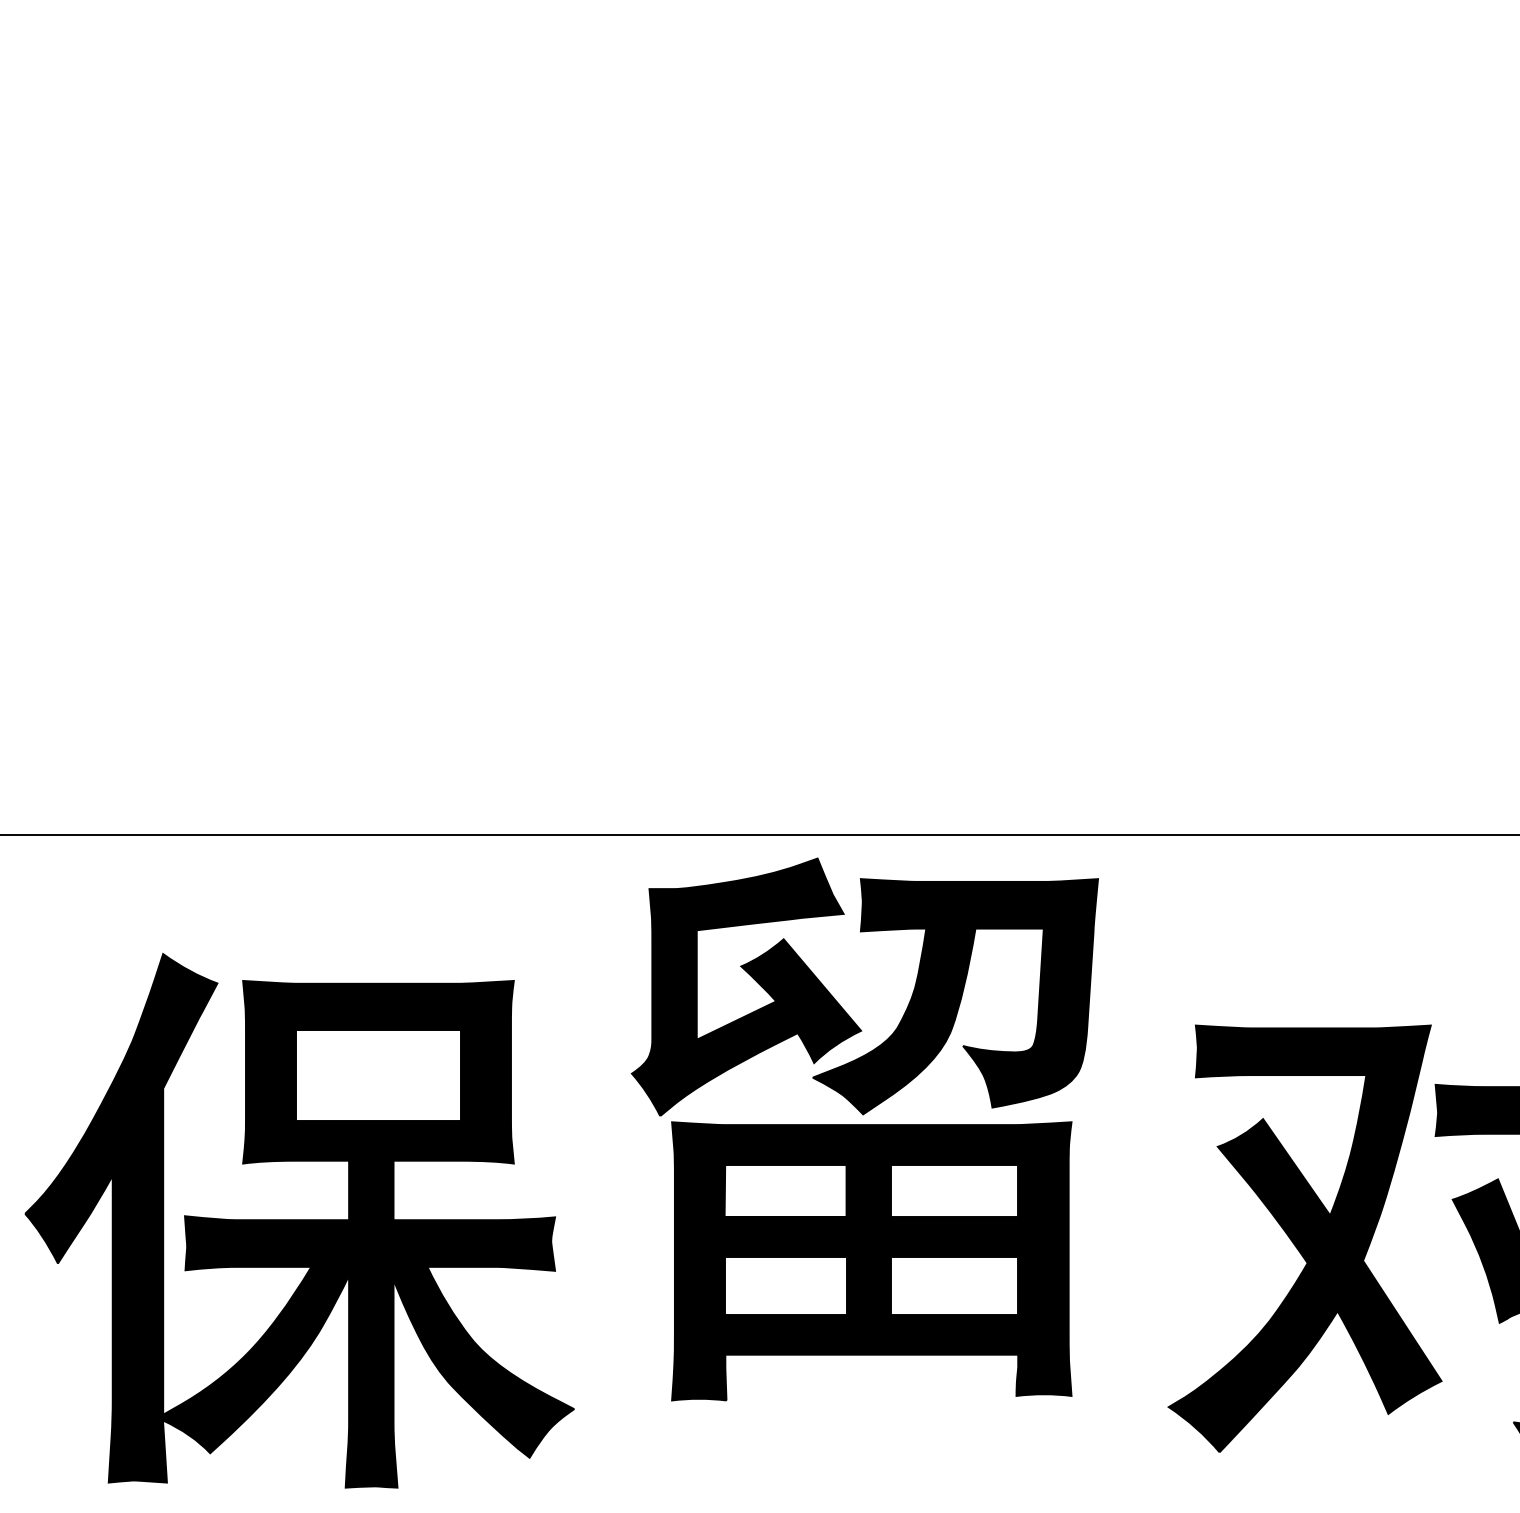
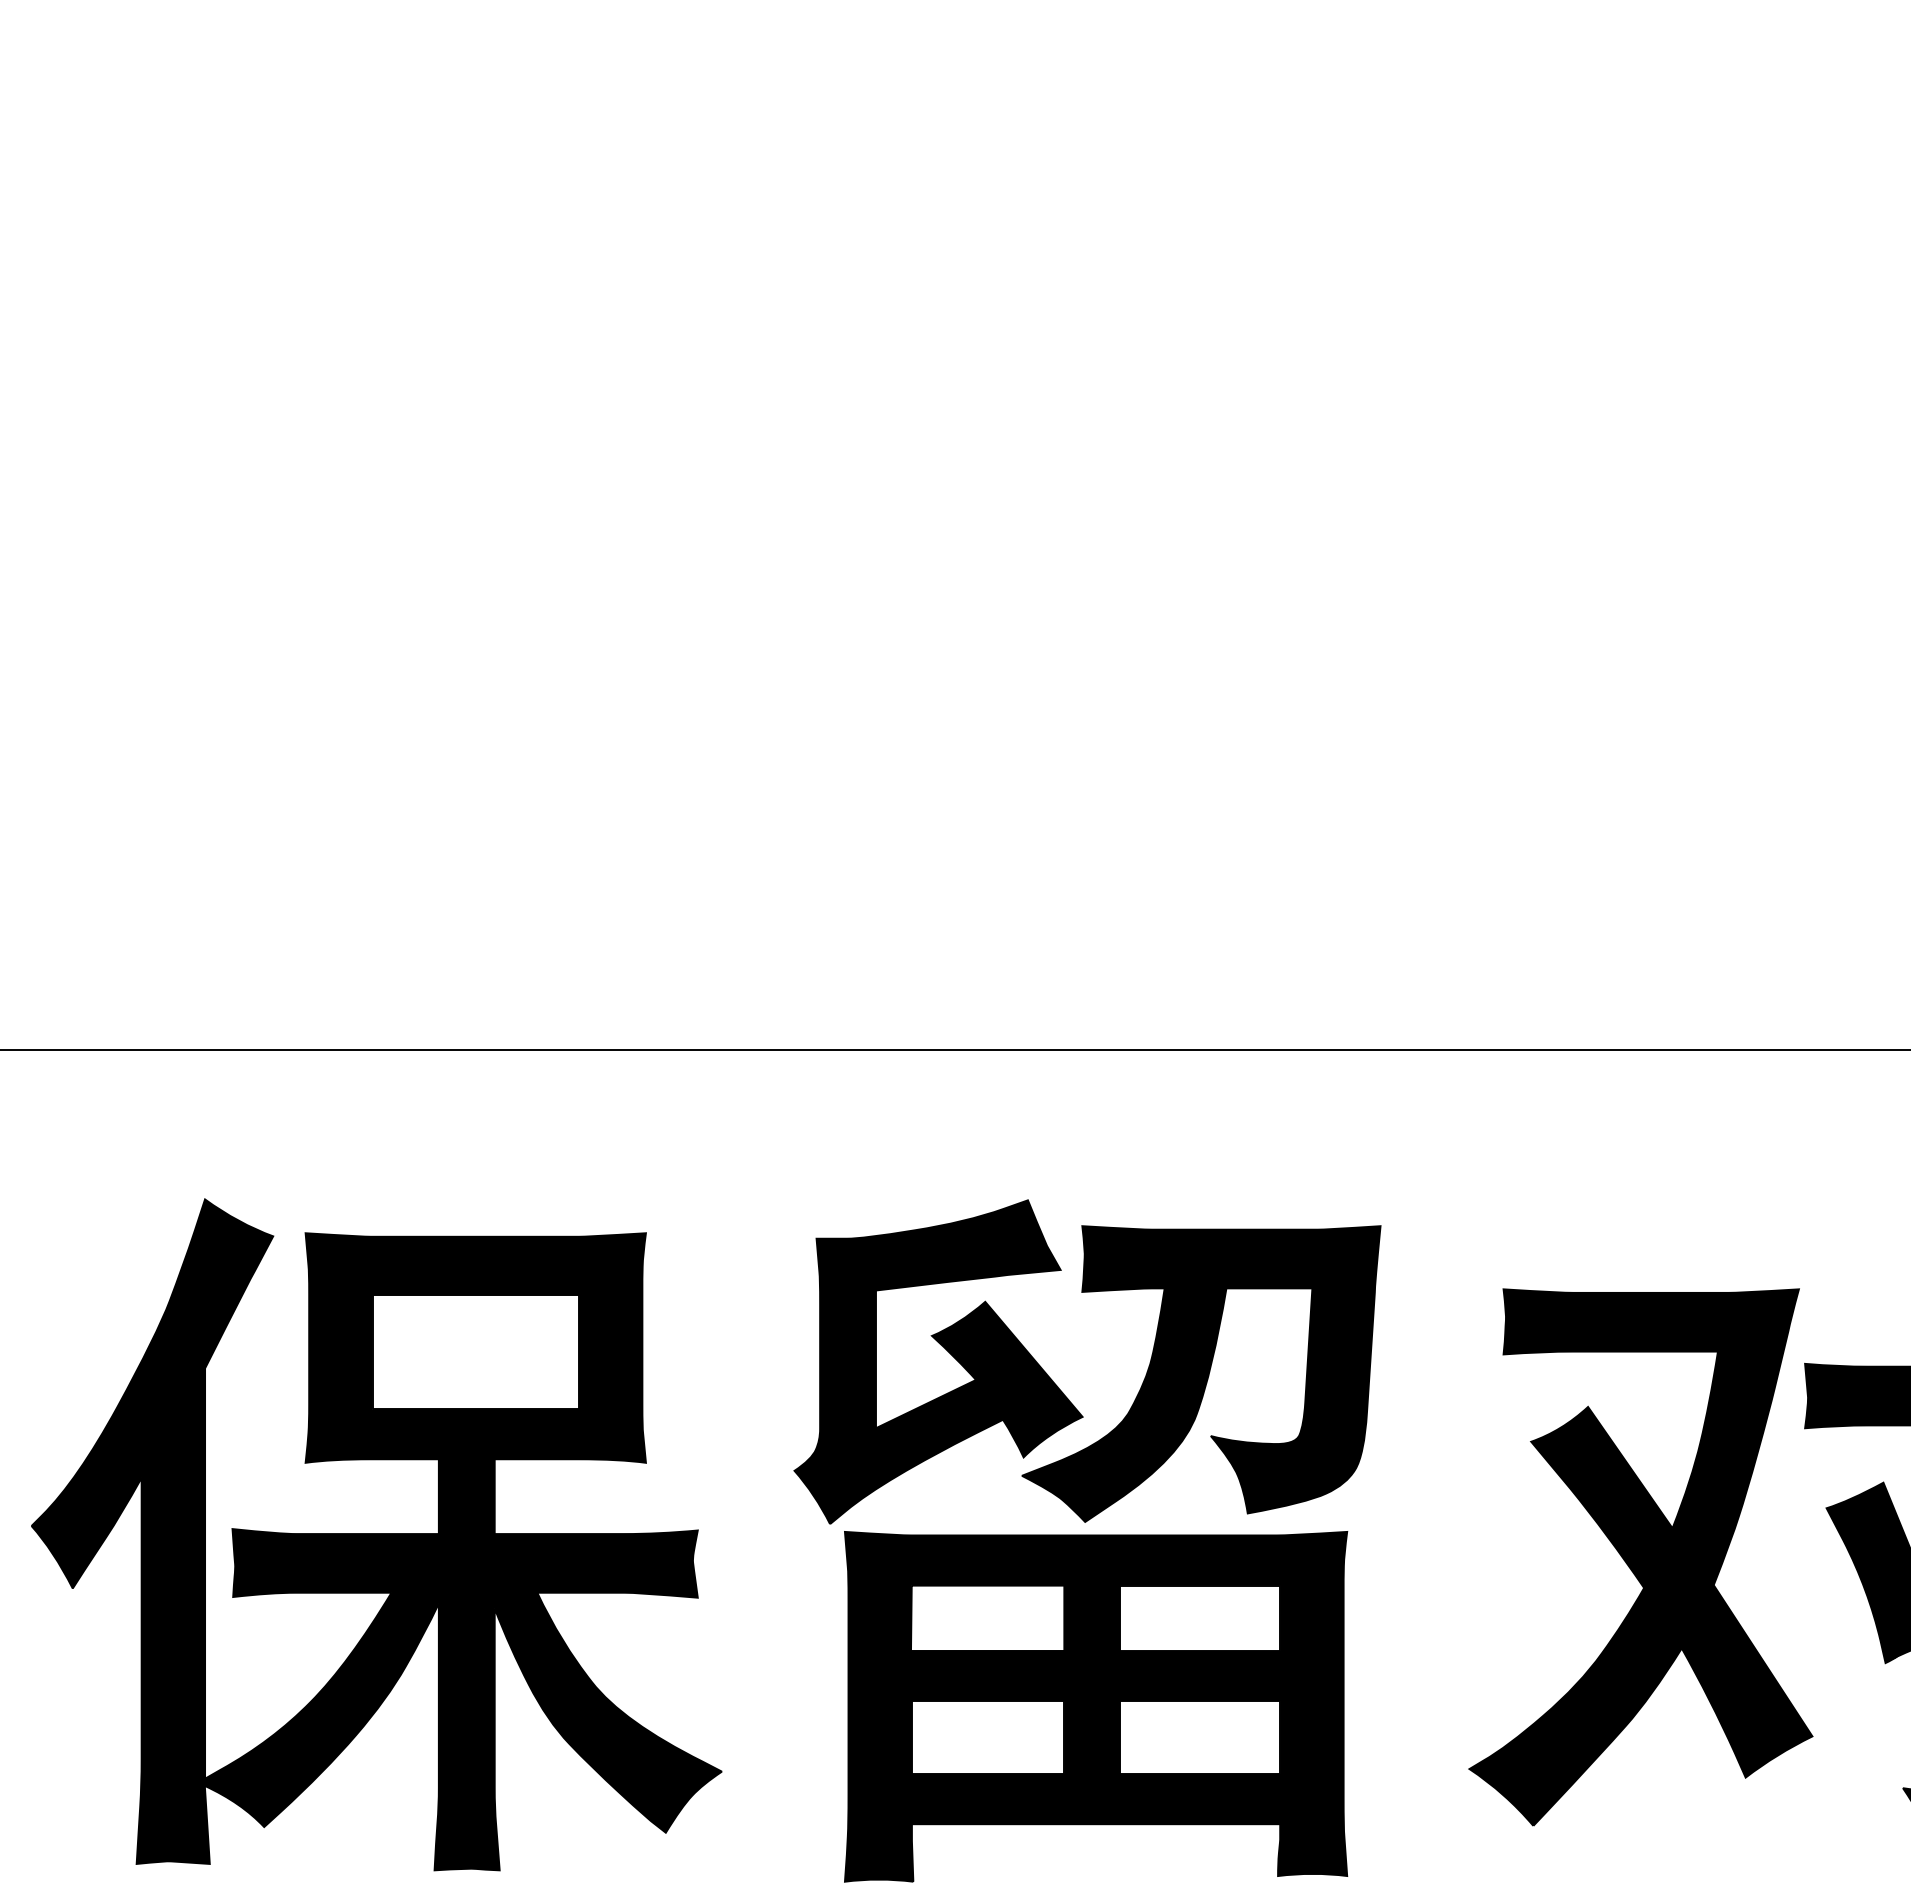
part: (864, 1129) -> (1087, 1540), moved

